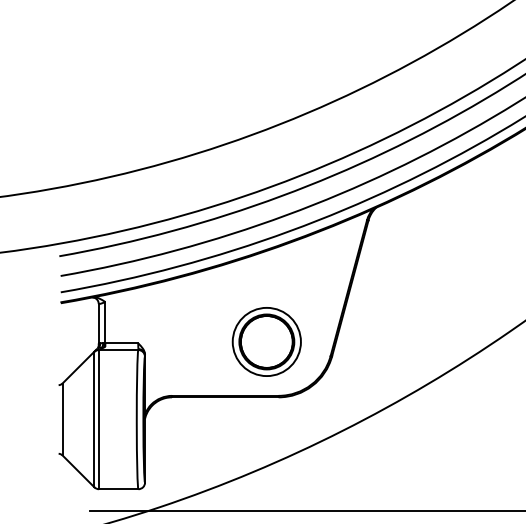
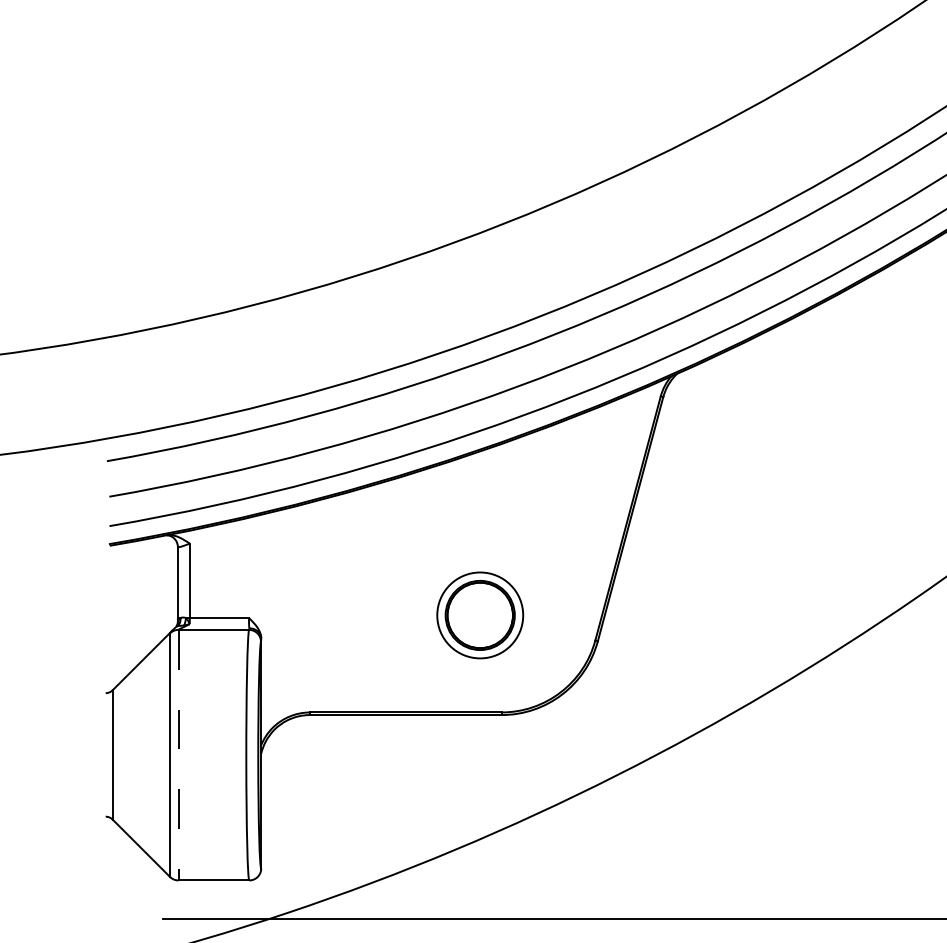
part: (266, 341) -> (479, 614), size x0.7
line: (99, 419) -> (179, 754), solid -> dashed

